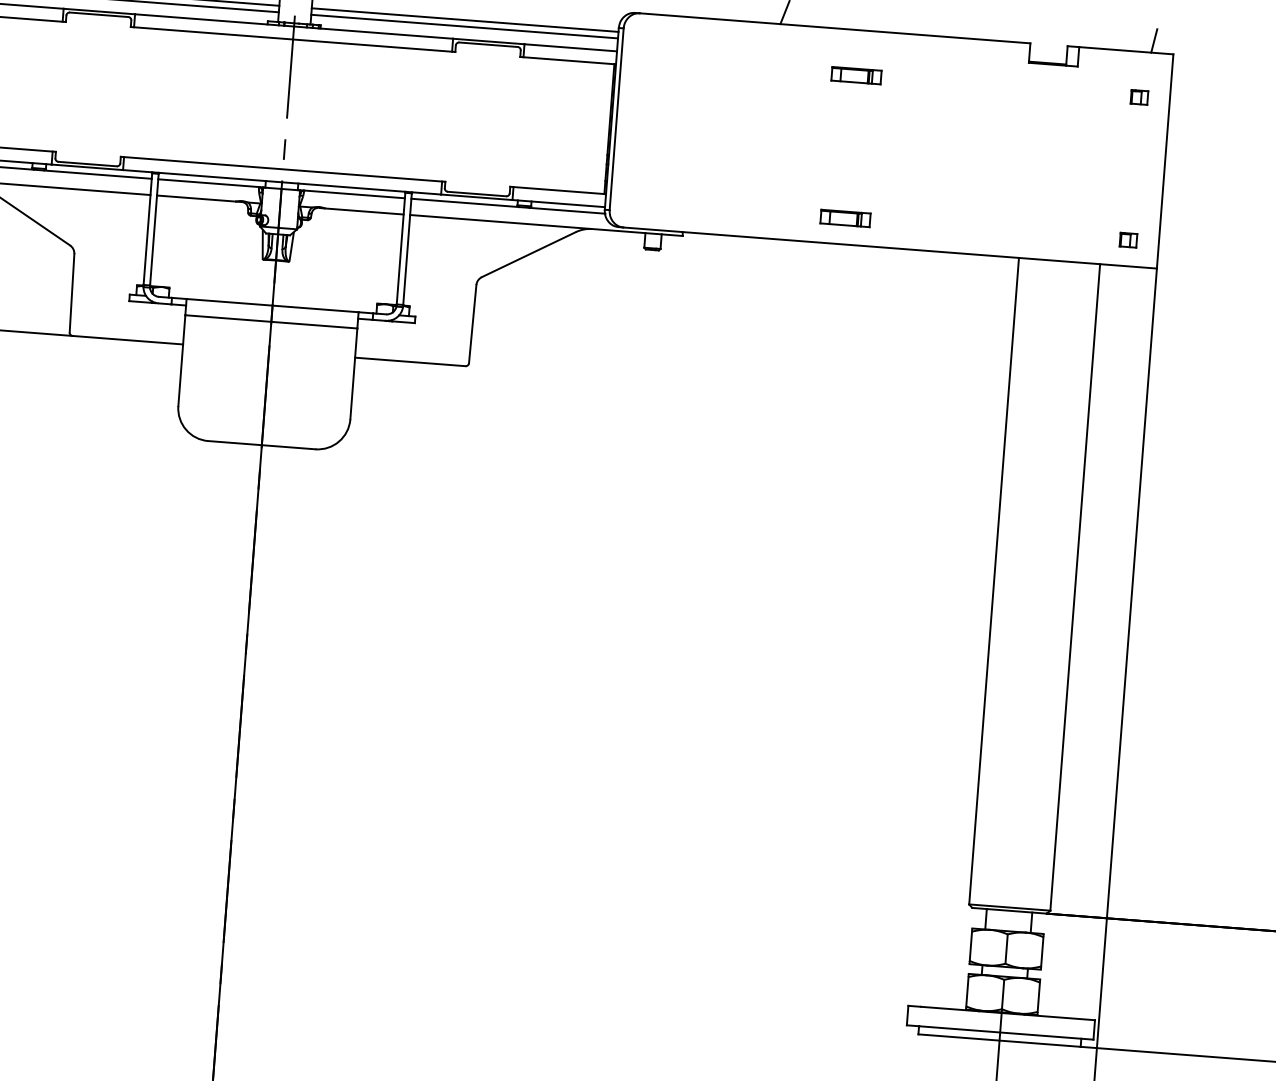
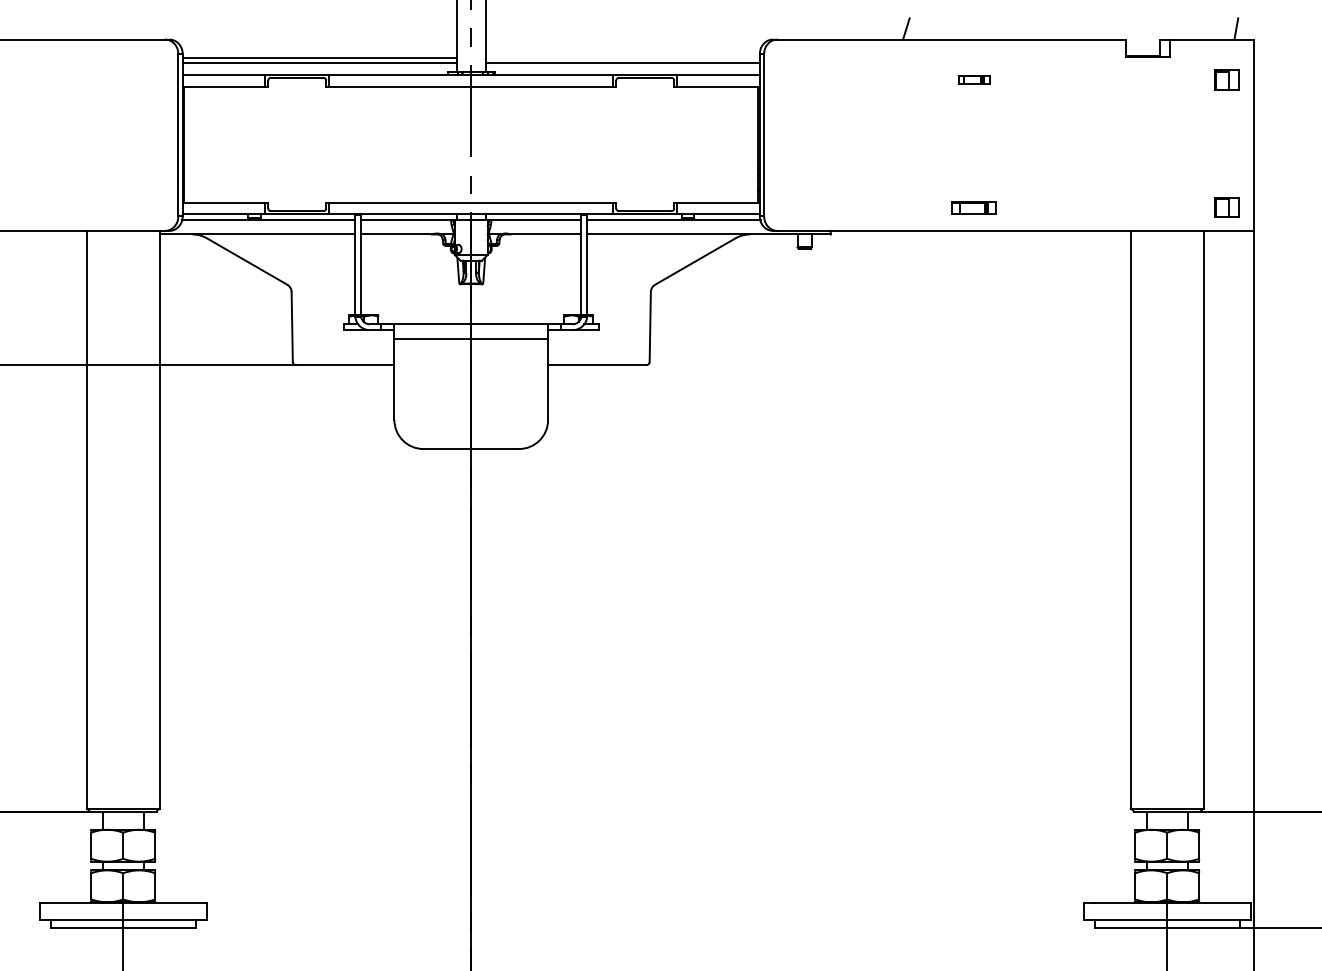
line: (464, 20) -> (622, 57), removed
part: (855, 74) -> (973, 79), size x0.7
part: (1140, 96) -> (1227, 79), size x1.6
part: (1128, 240) -> (1227, 207), size x1.6

